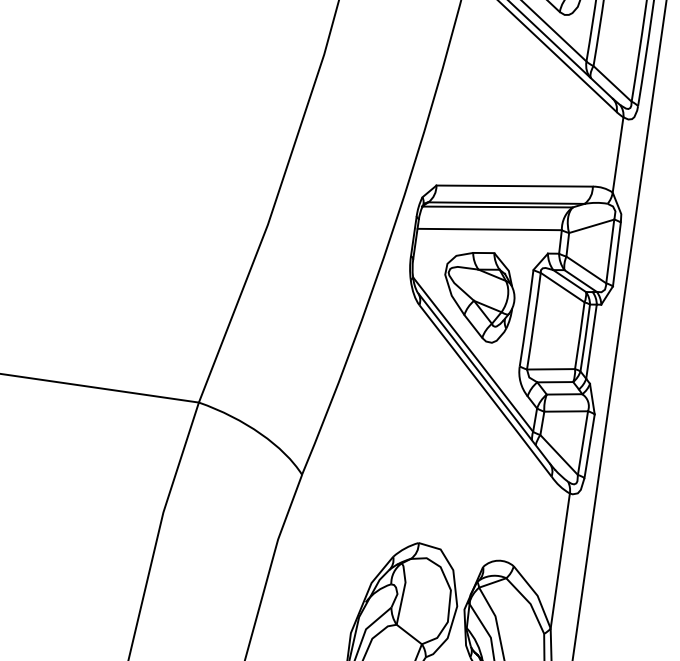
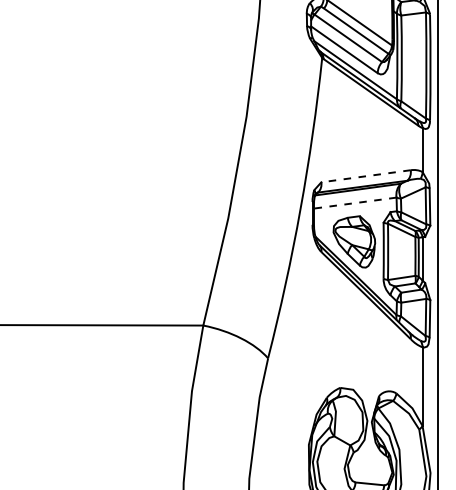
line: (513, 186) -> (365, 176), solid -> dashed
line: (489, 230) -> (355, 203), solid -> dashed

